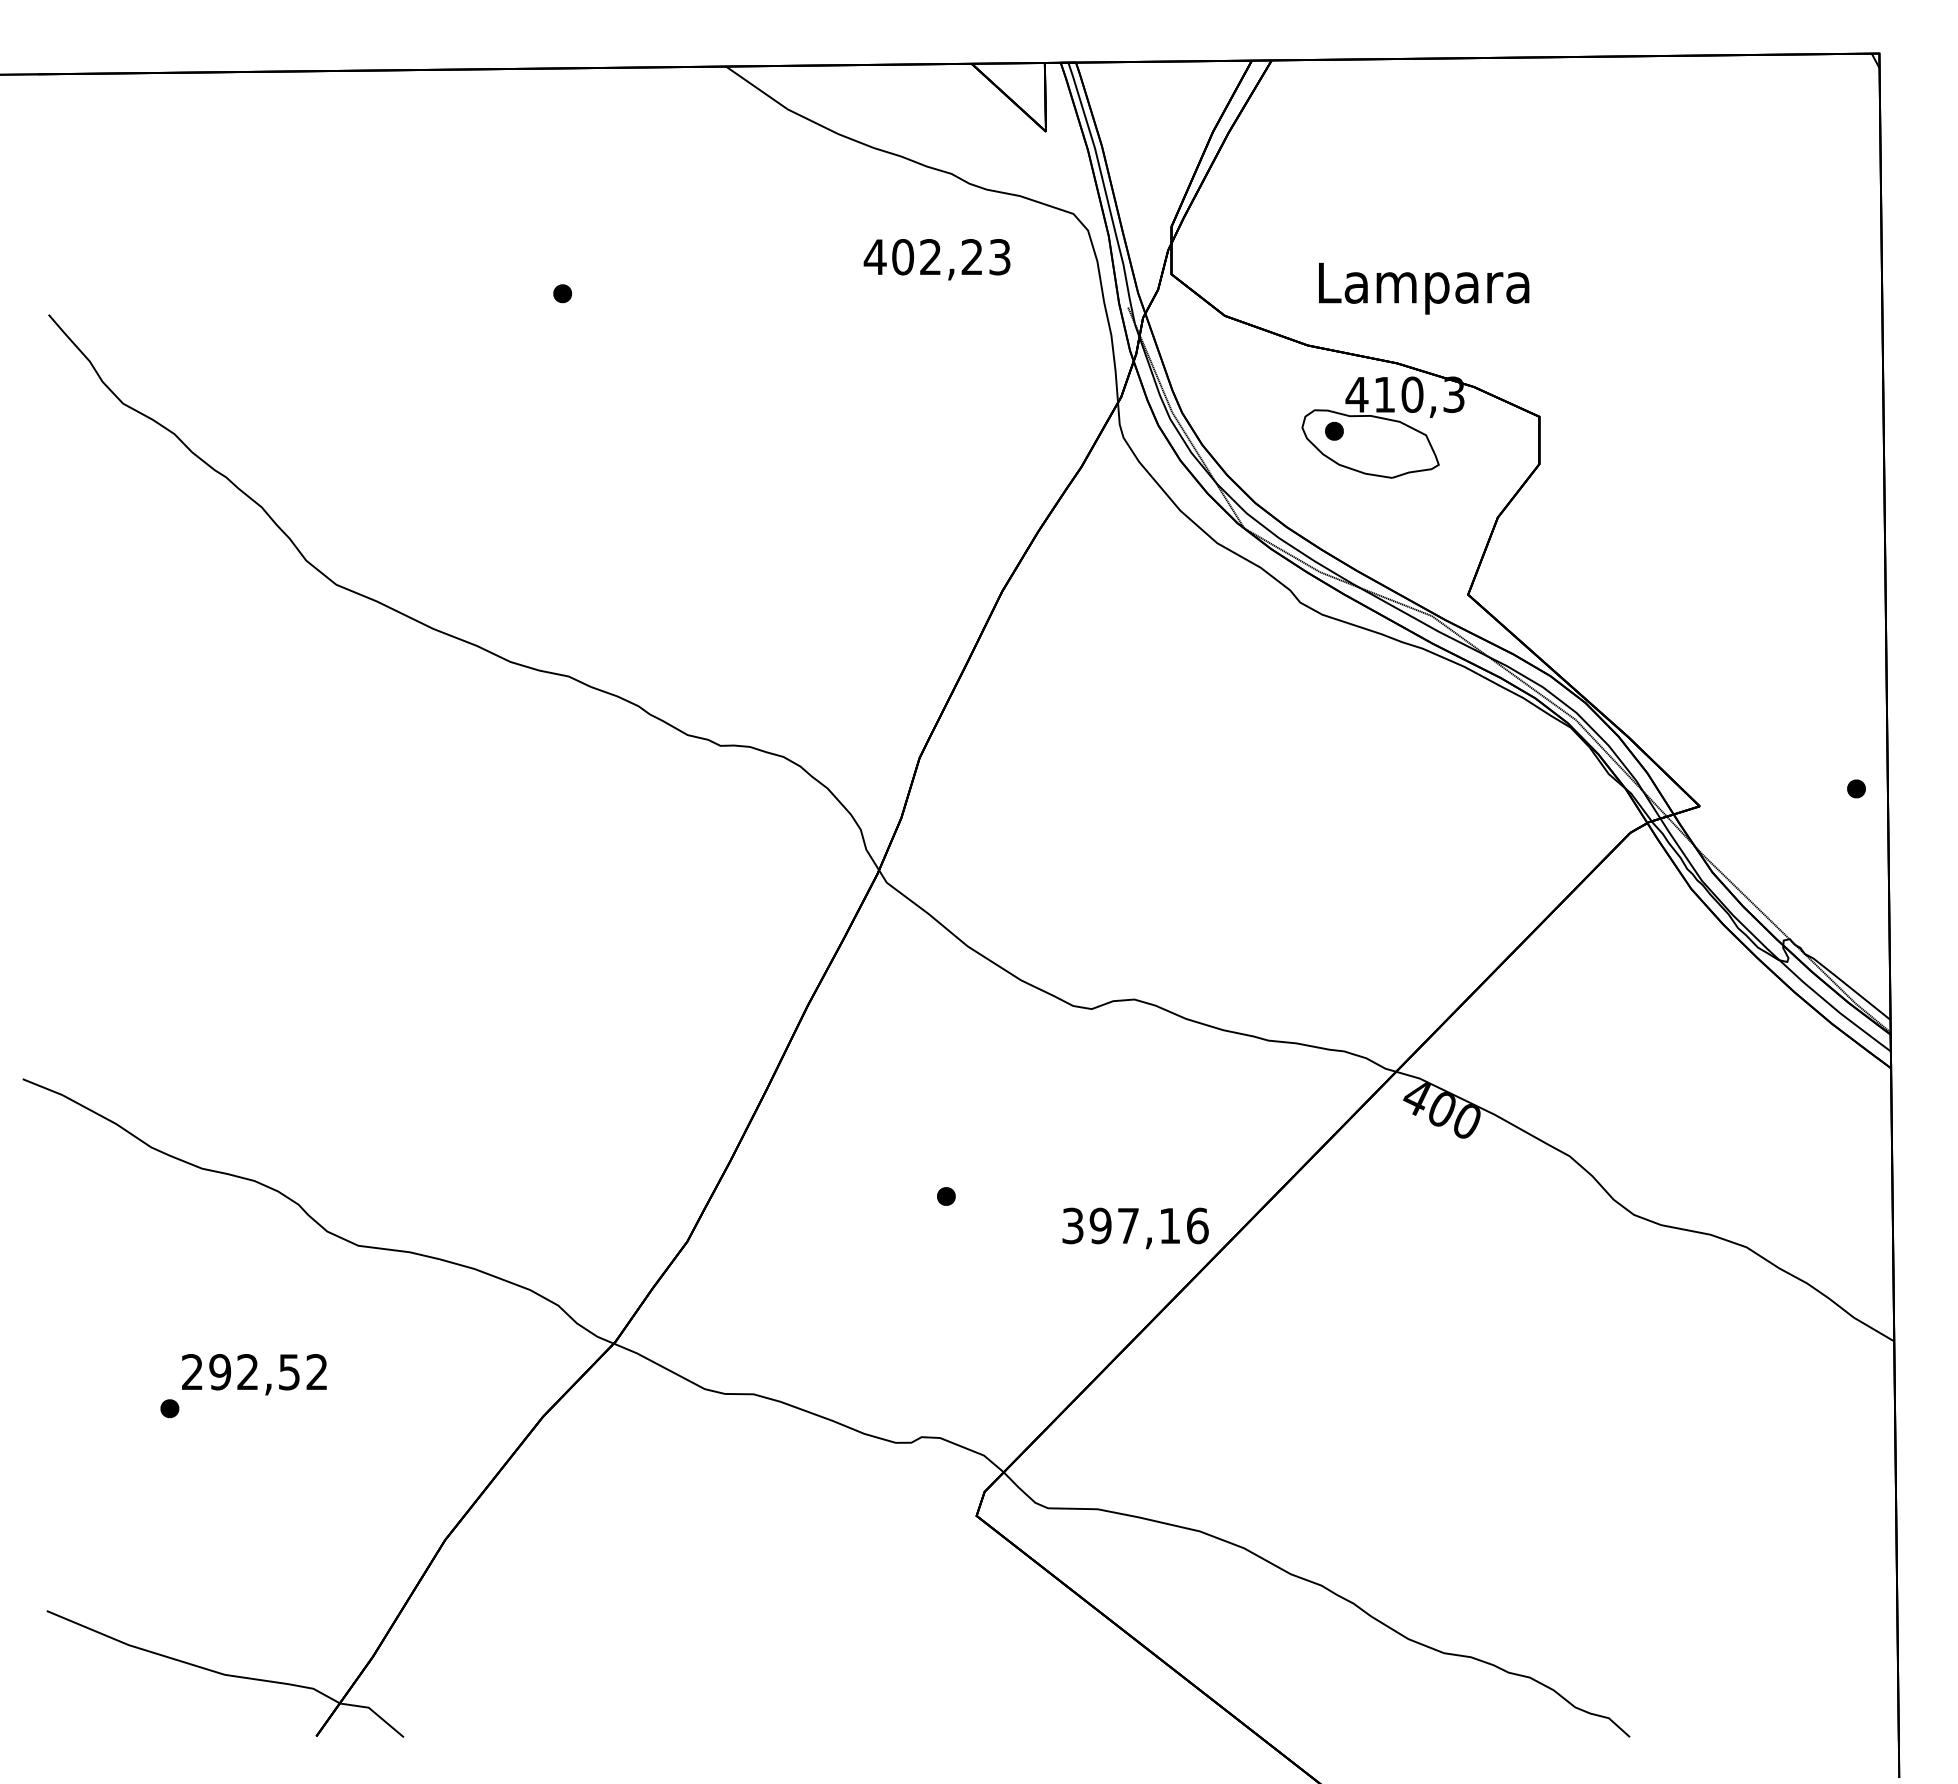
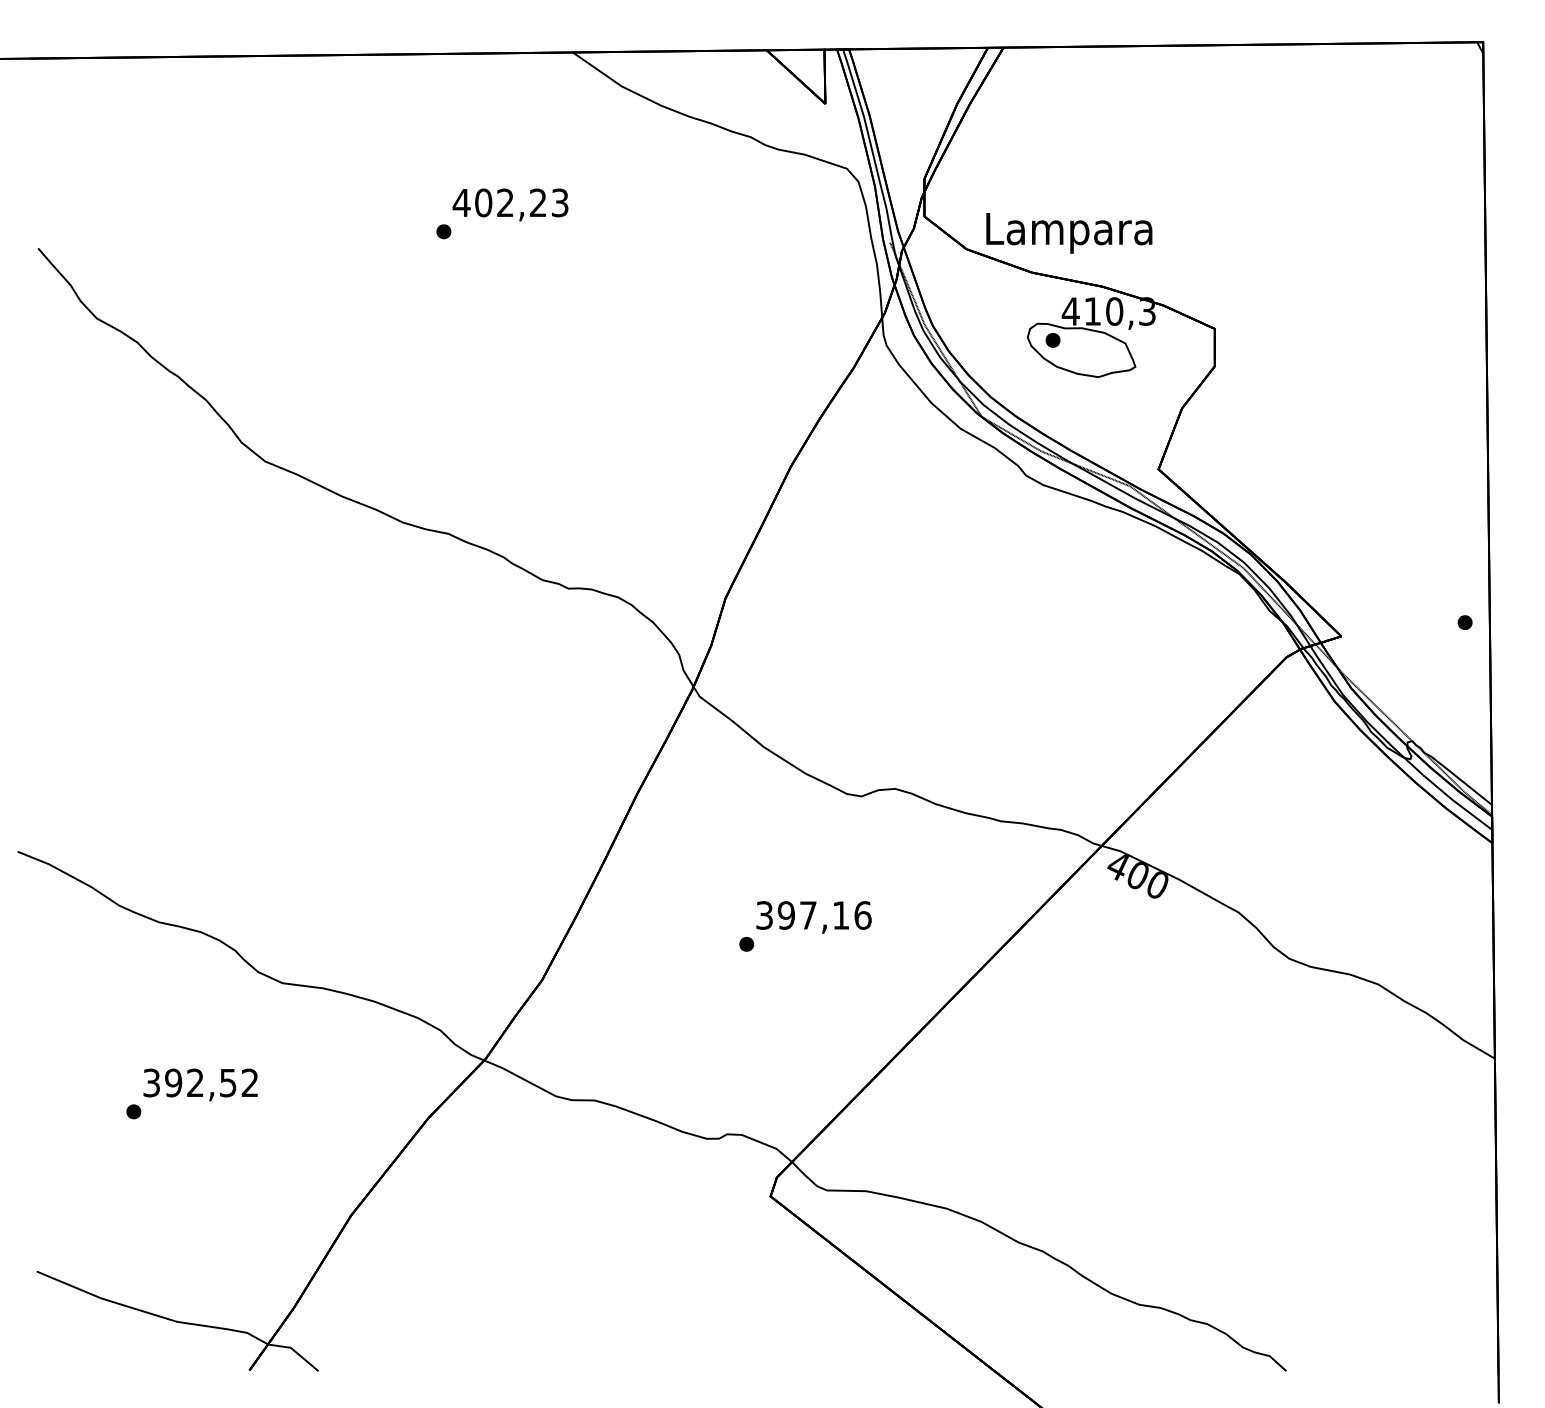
text: (936, 259) -> (510, 204), moved
text: (1424, 288) -> (1069, 233), moved
text: (1135, 1228) -> (813, 917), moved
text: (192, 1372) -> (151, 1083), 292,52 -> 392,52

